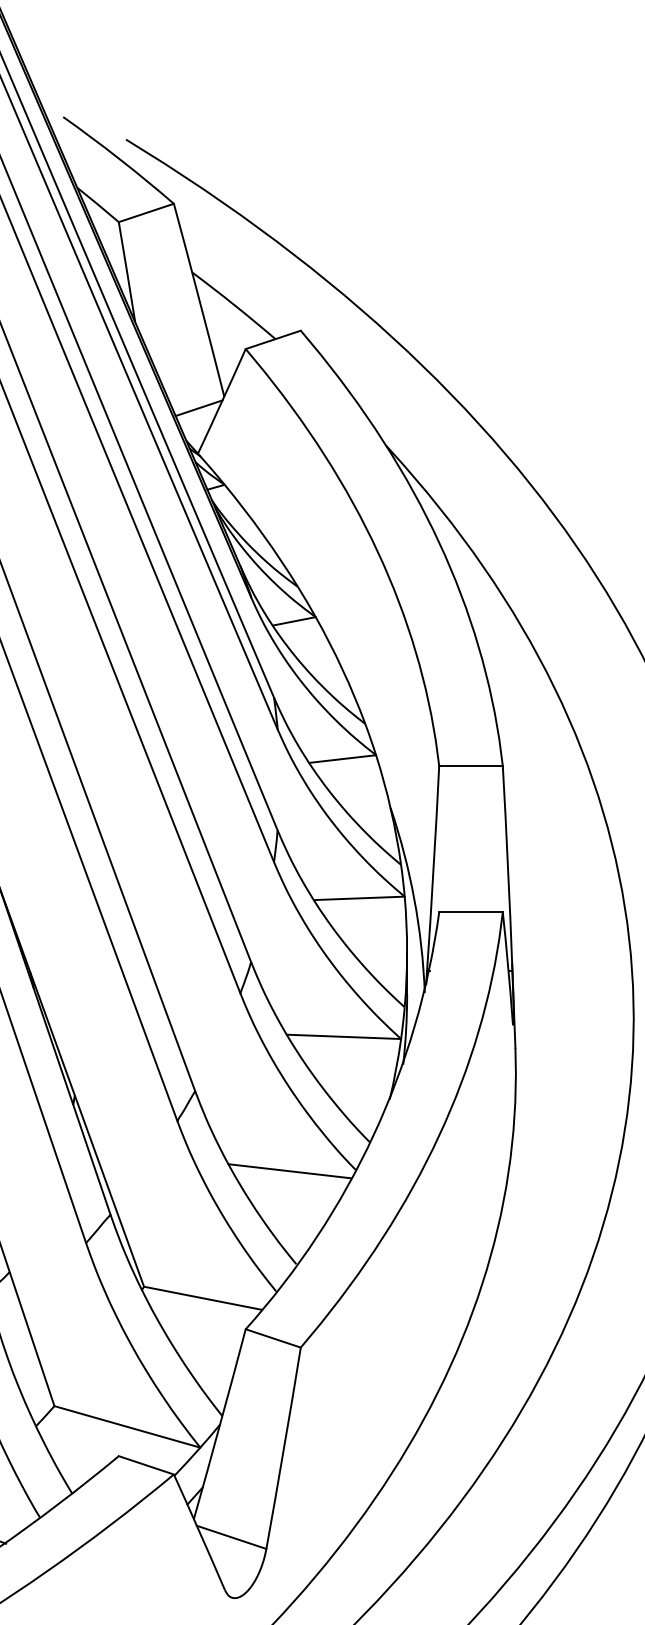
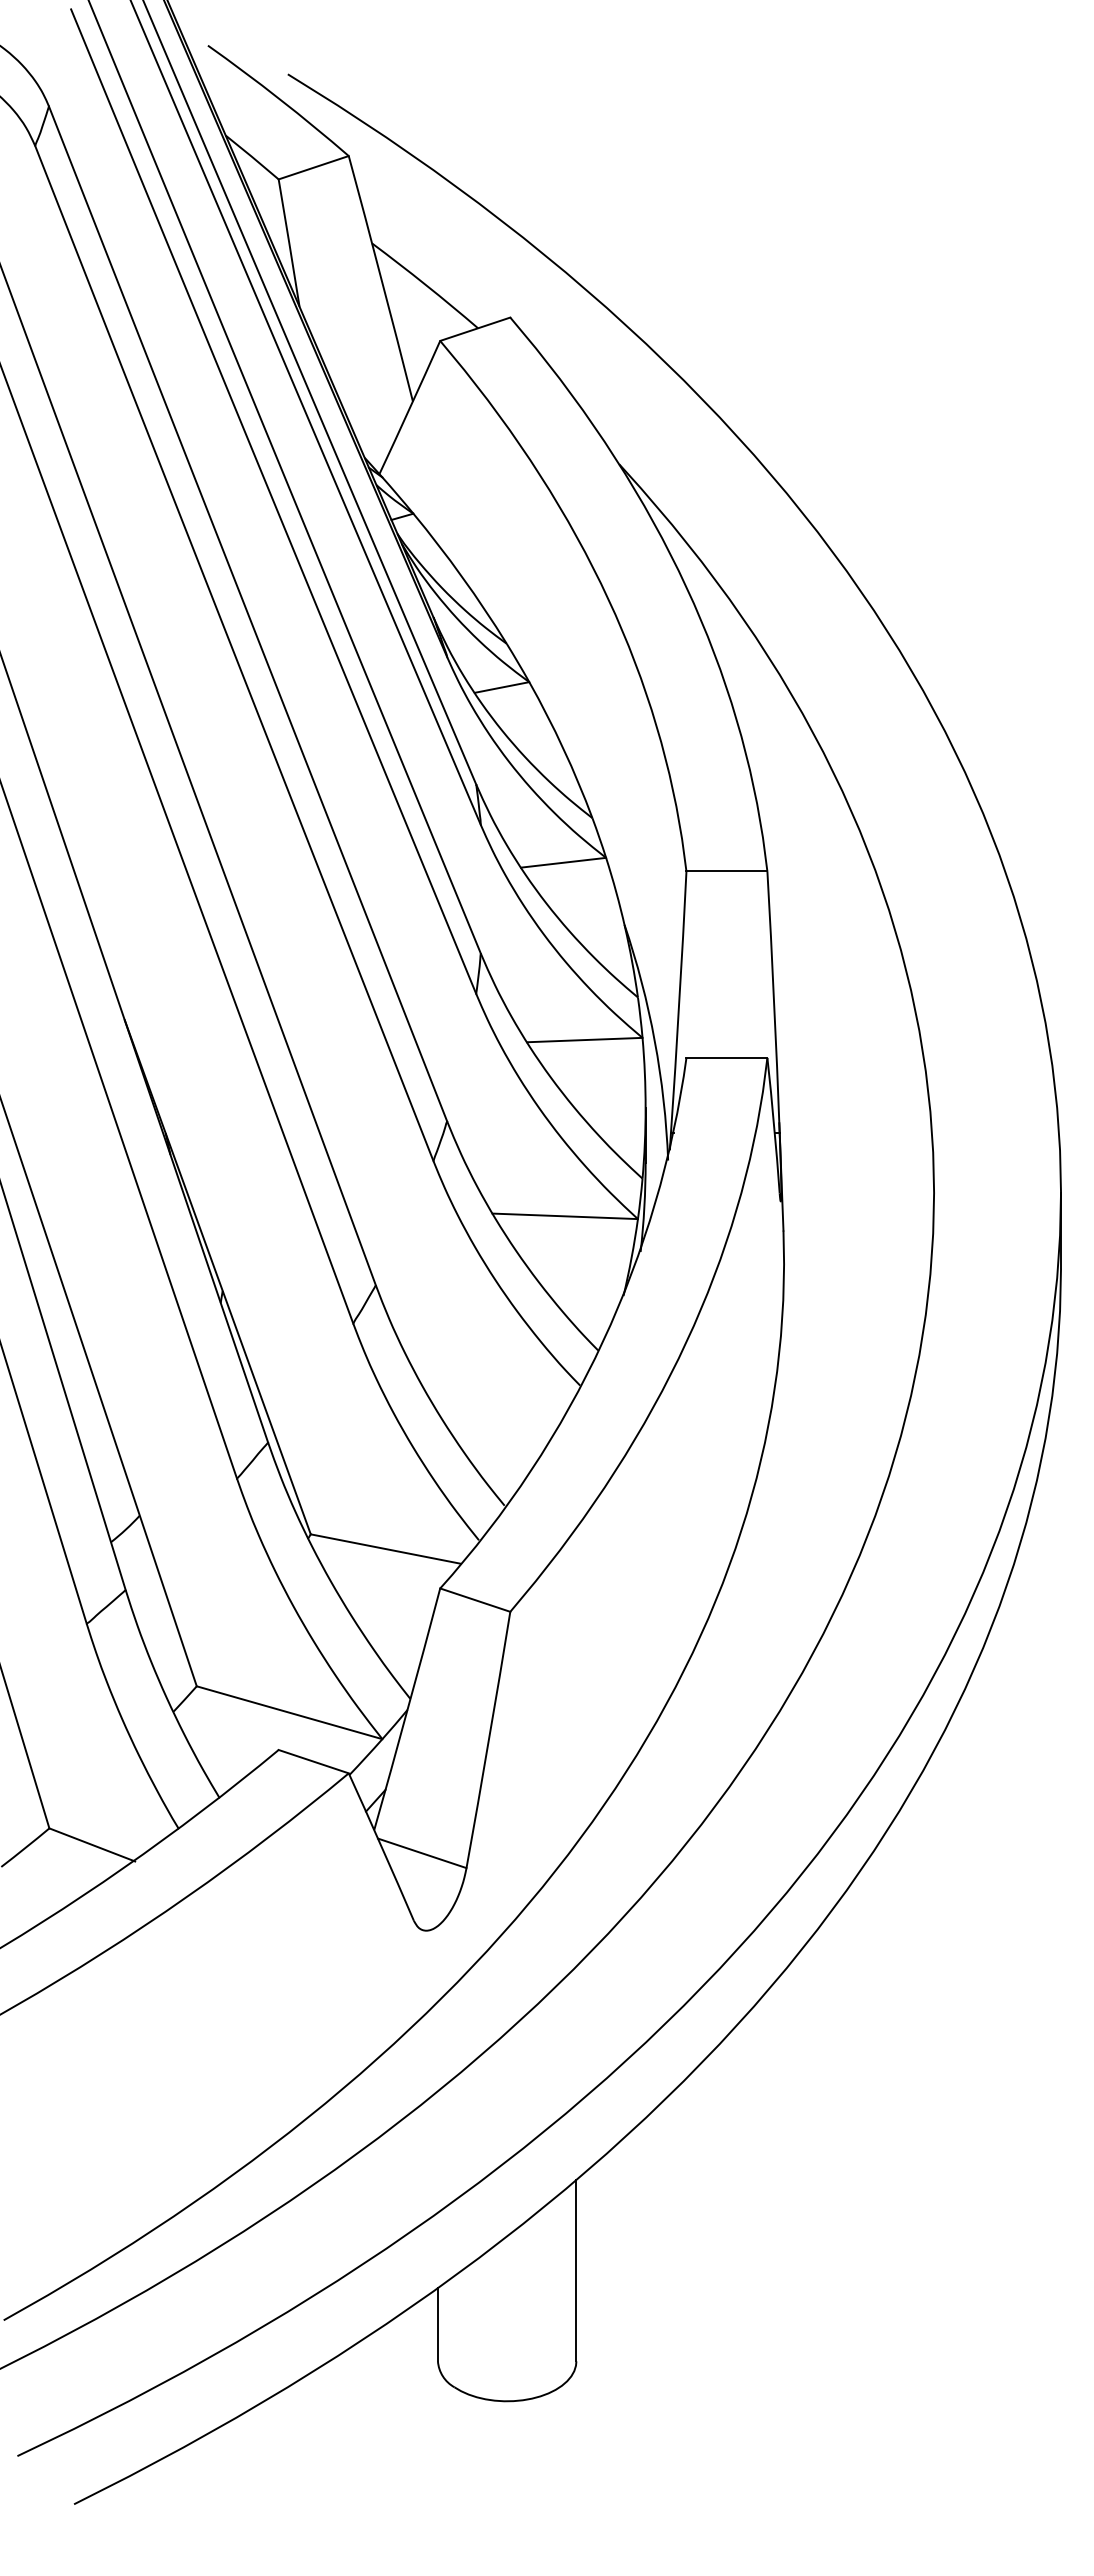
line: (198, 408) -> (380, 416), removed
line: (289, 1171) -> (496, 1387), removed

